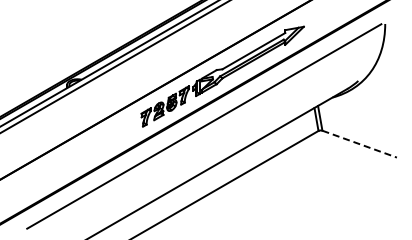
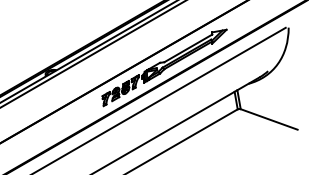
line: (359, 144) -> (269, 119), dashed -> solid

